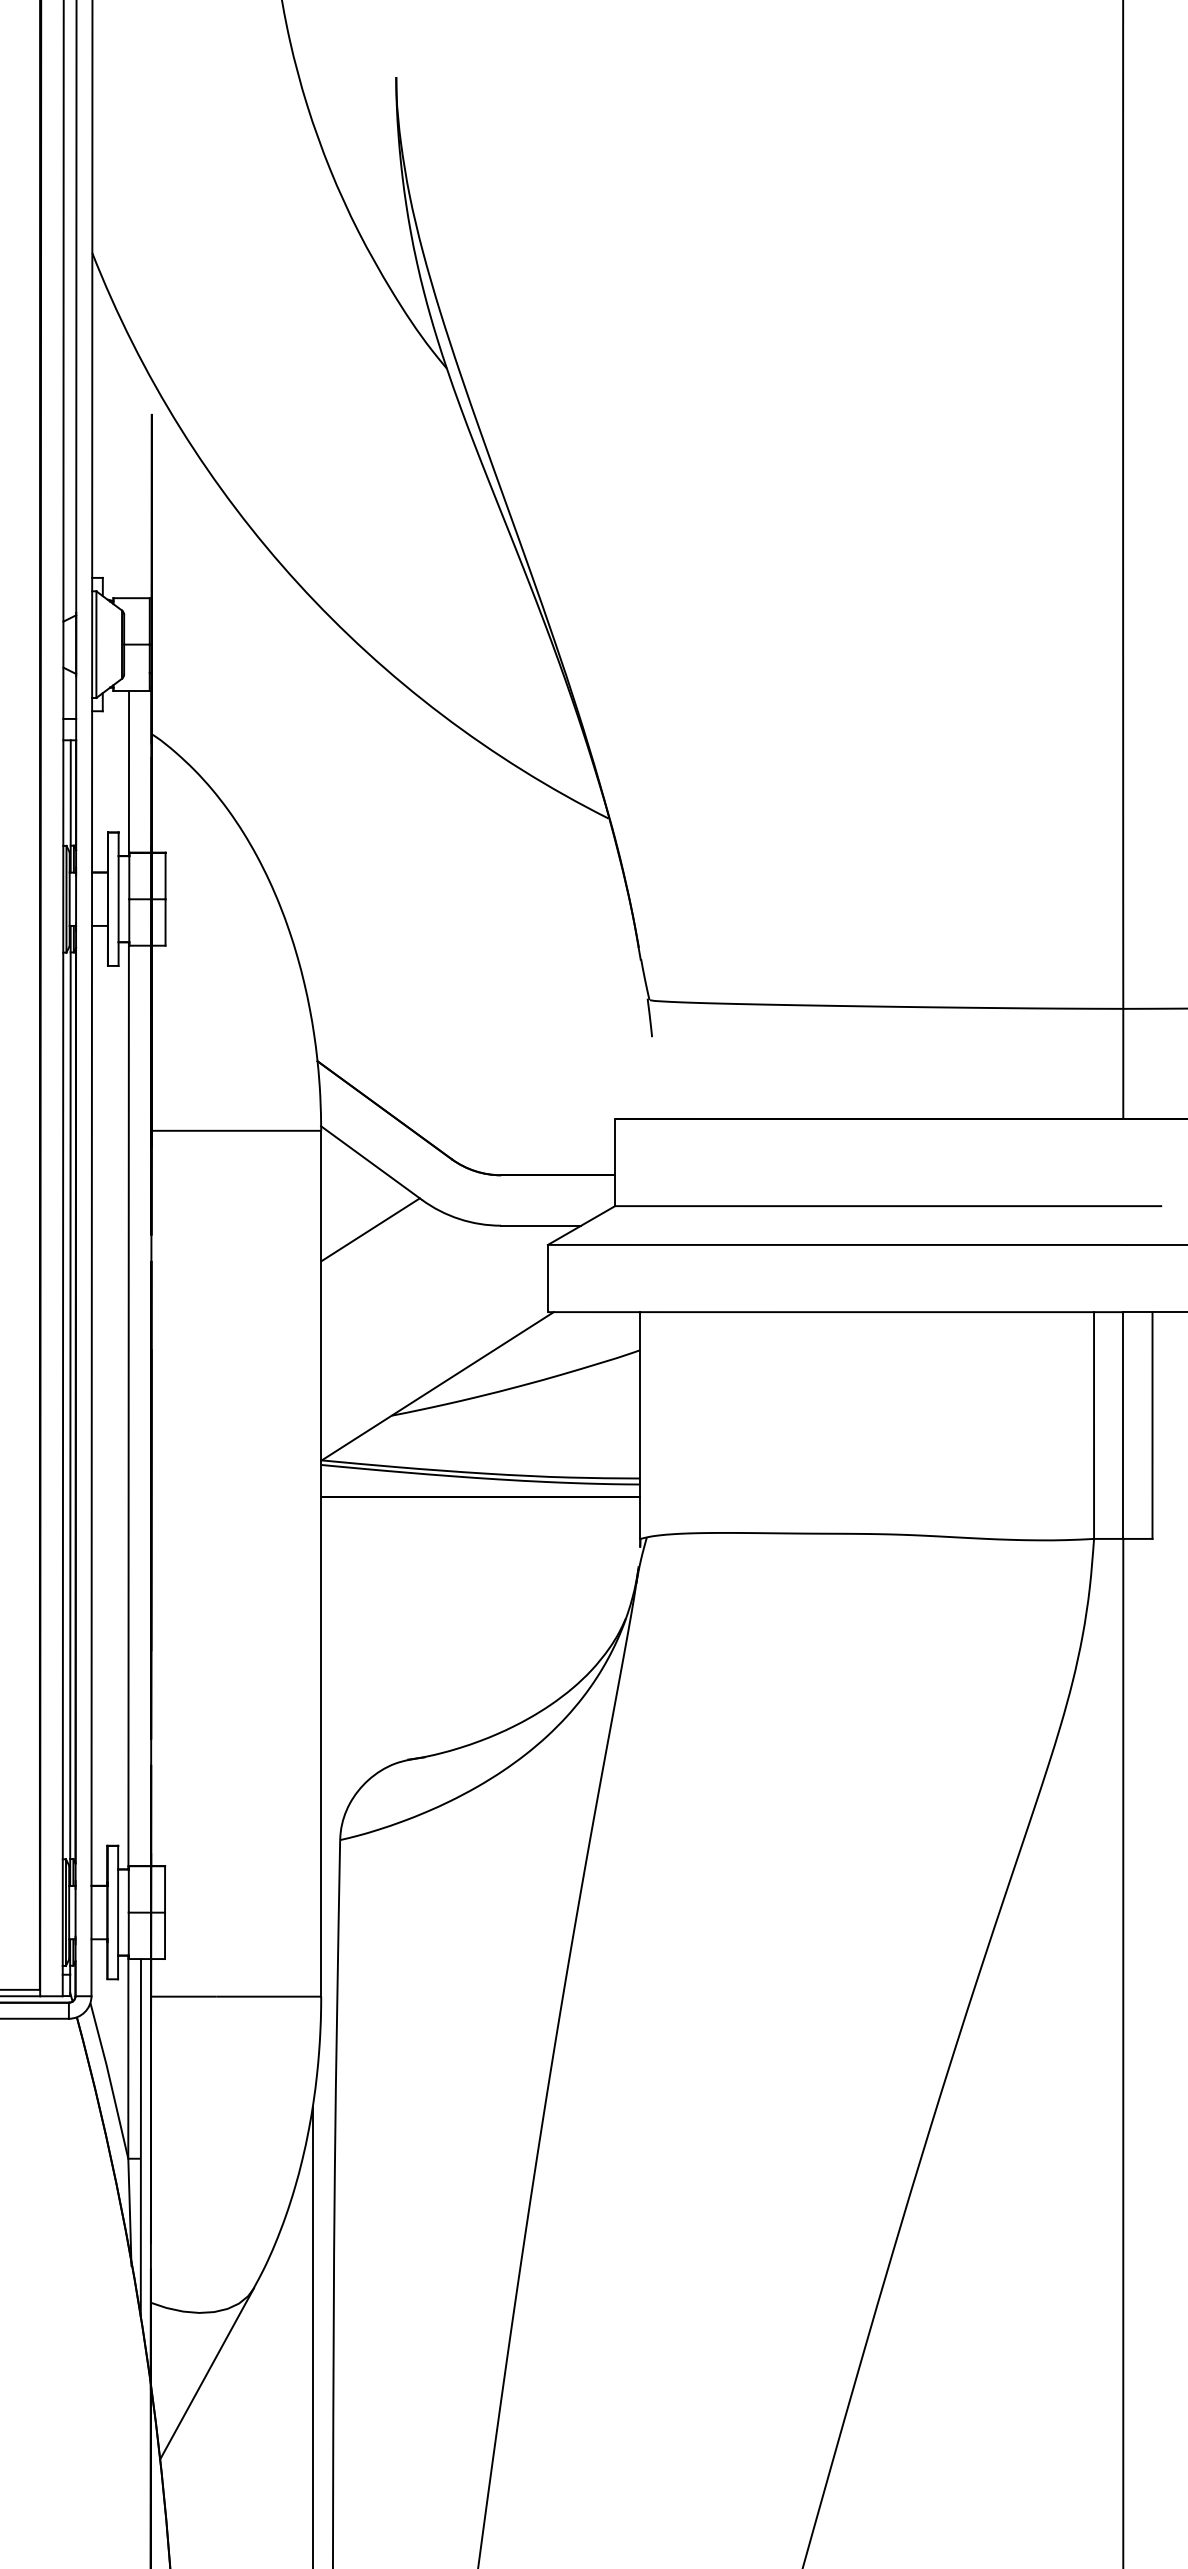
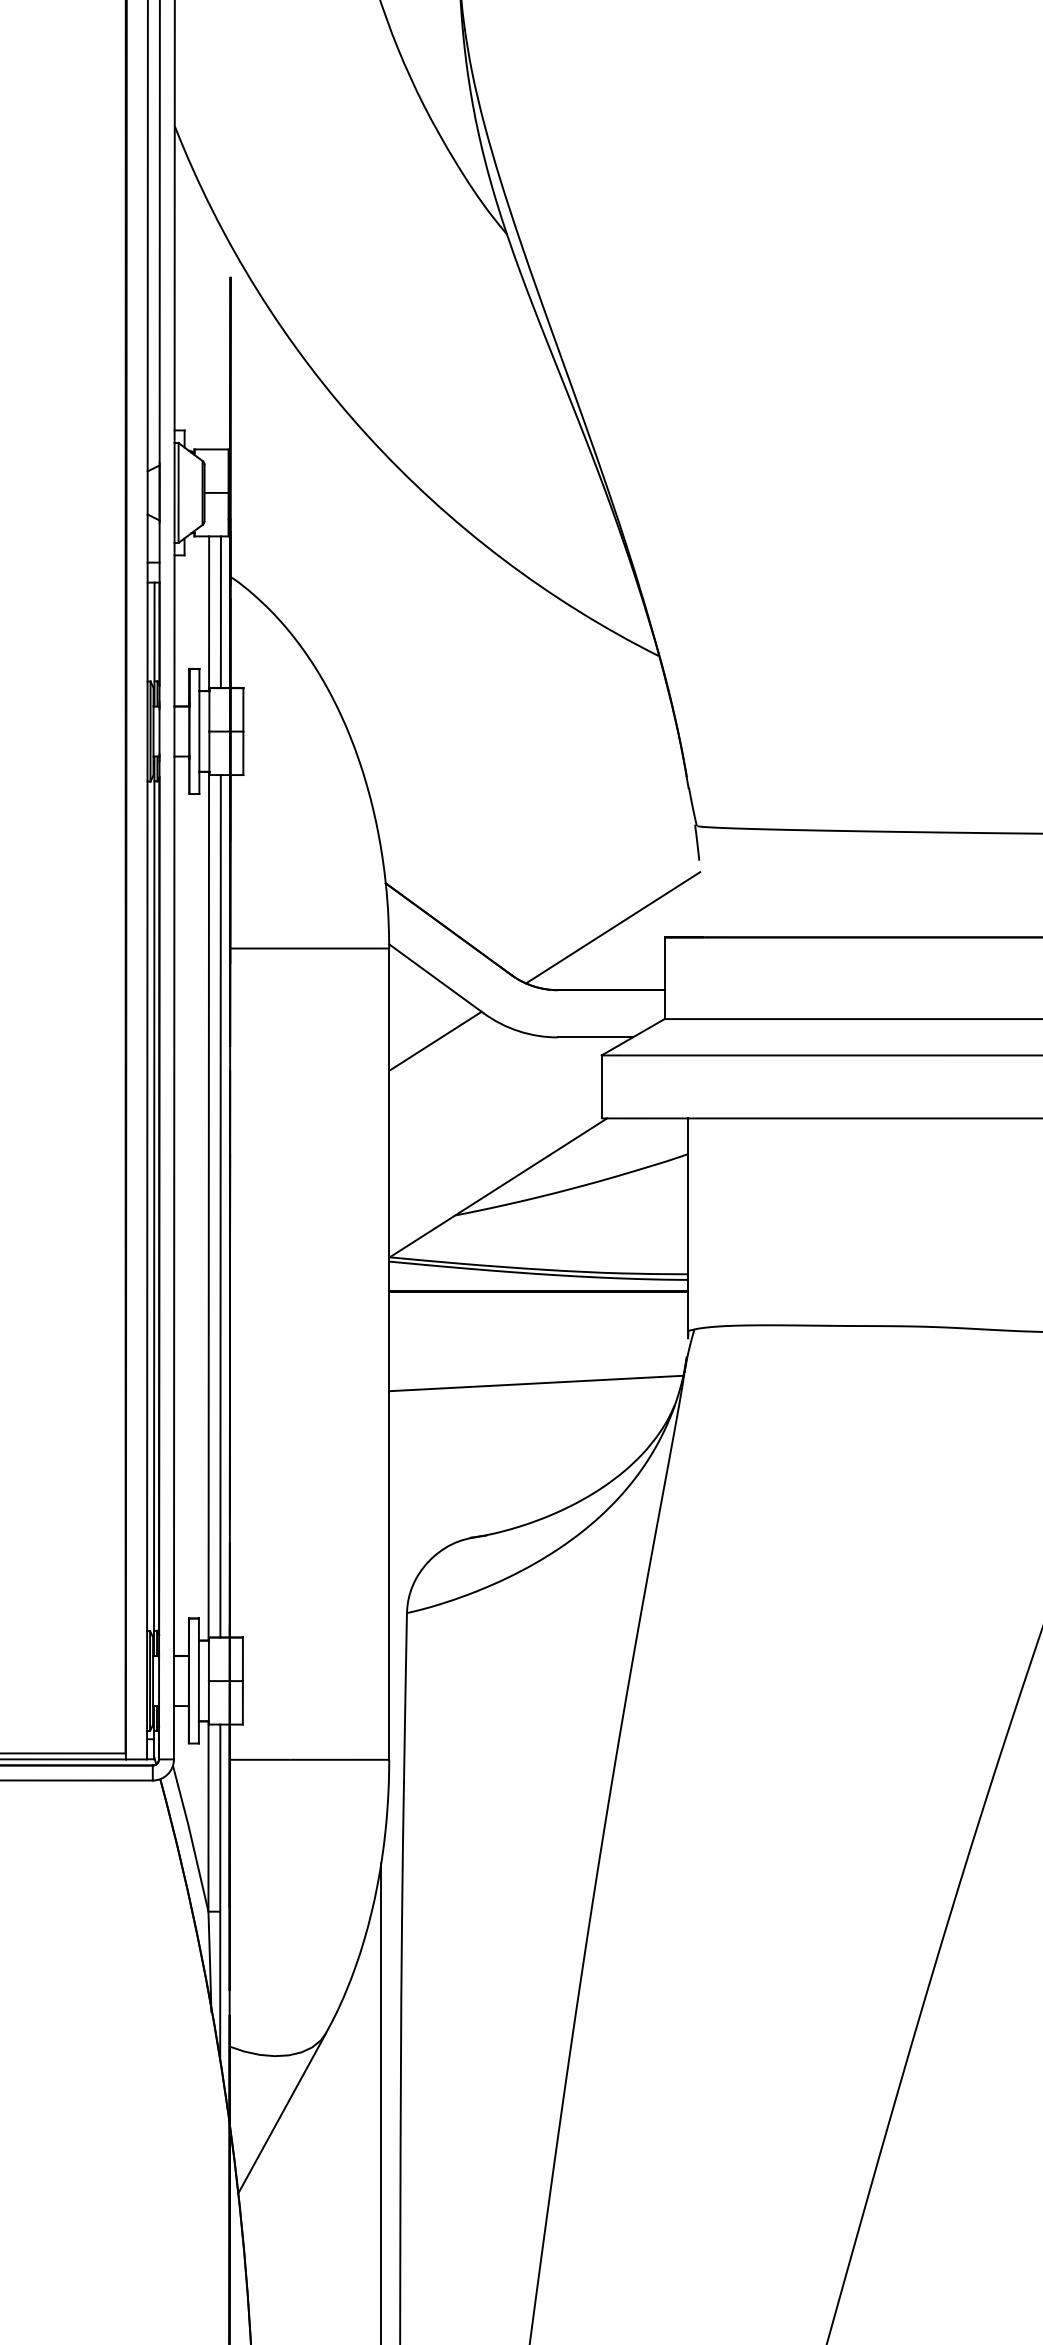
line: (141, 771) -> (220, 611), added
line: (560, 1108) -> (613, 927), added
line: (141, 1405) -> (220, 1205), added
line: (478, 1594) -> (536, 1382), added

